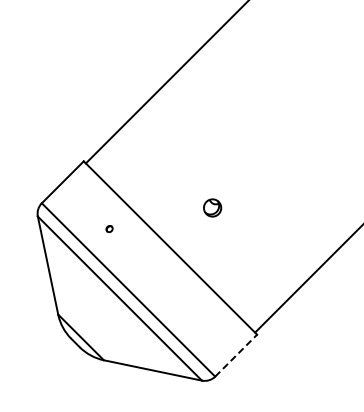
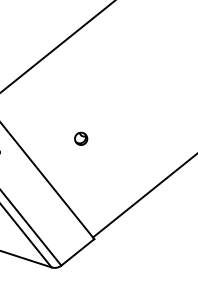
part: (212, 207) -> (81, 138), moved
line: (236, 355) -> (78, 252), dashed -> solid

